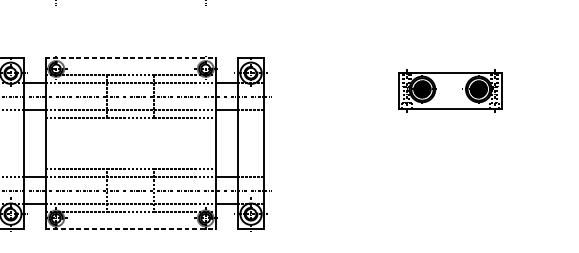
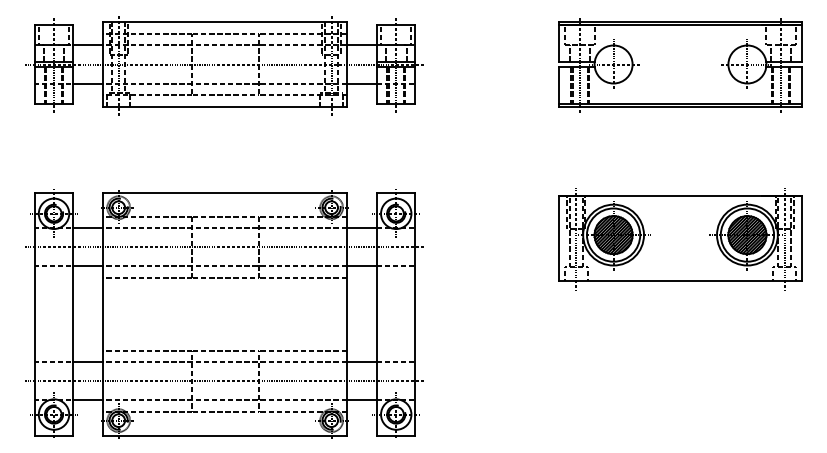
line: (131, 58) -> (225, 192), dashed -> solid
part: (450, 91) -> (680, 239), size x1.67
line: (131, 228) -> (225, 435), dashed -> solid

